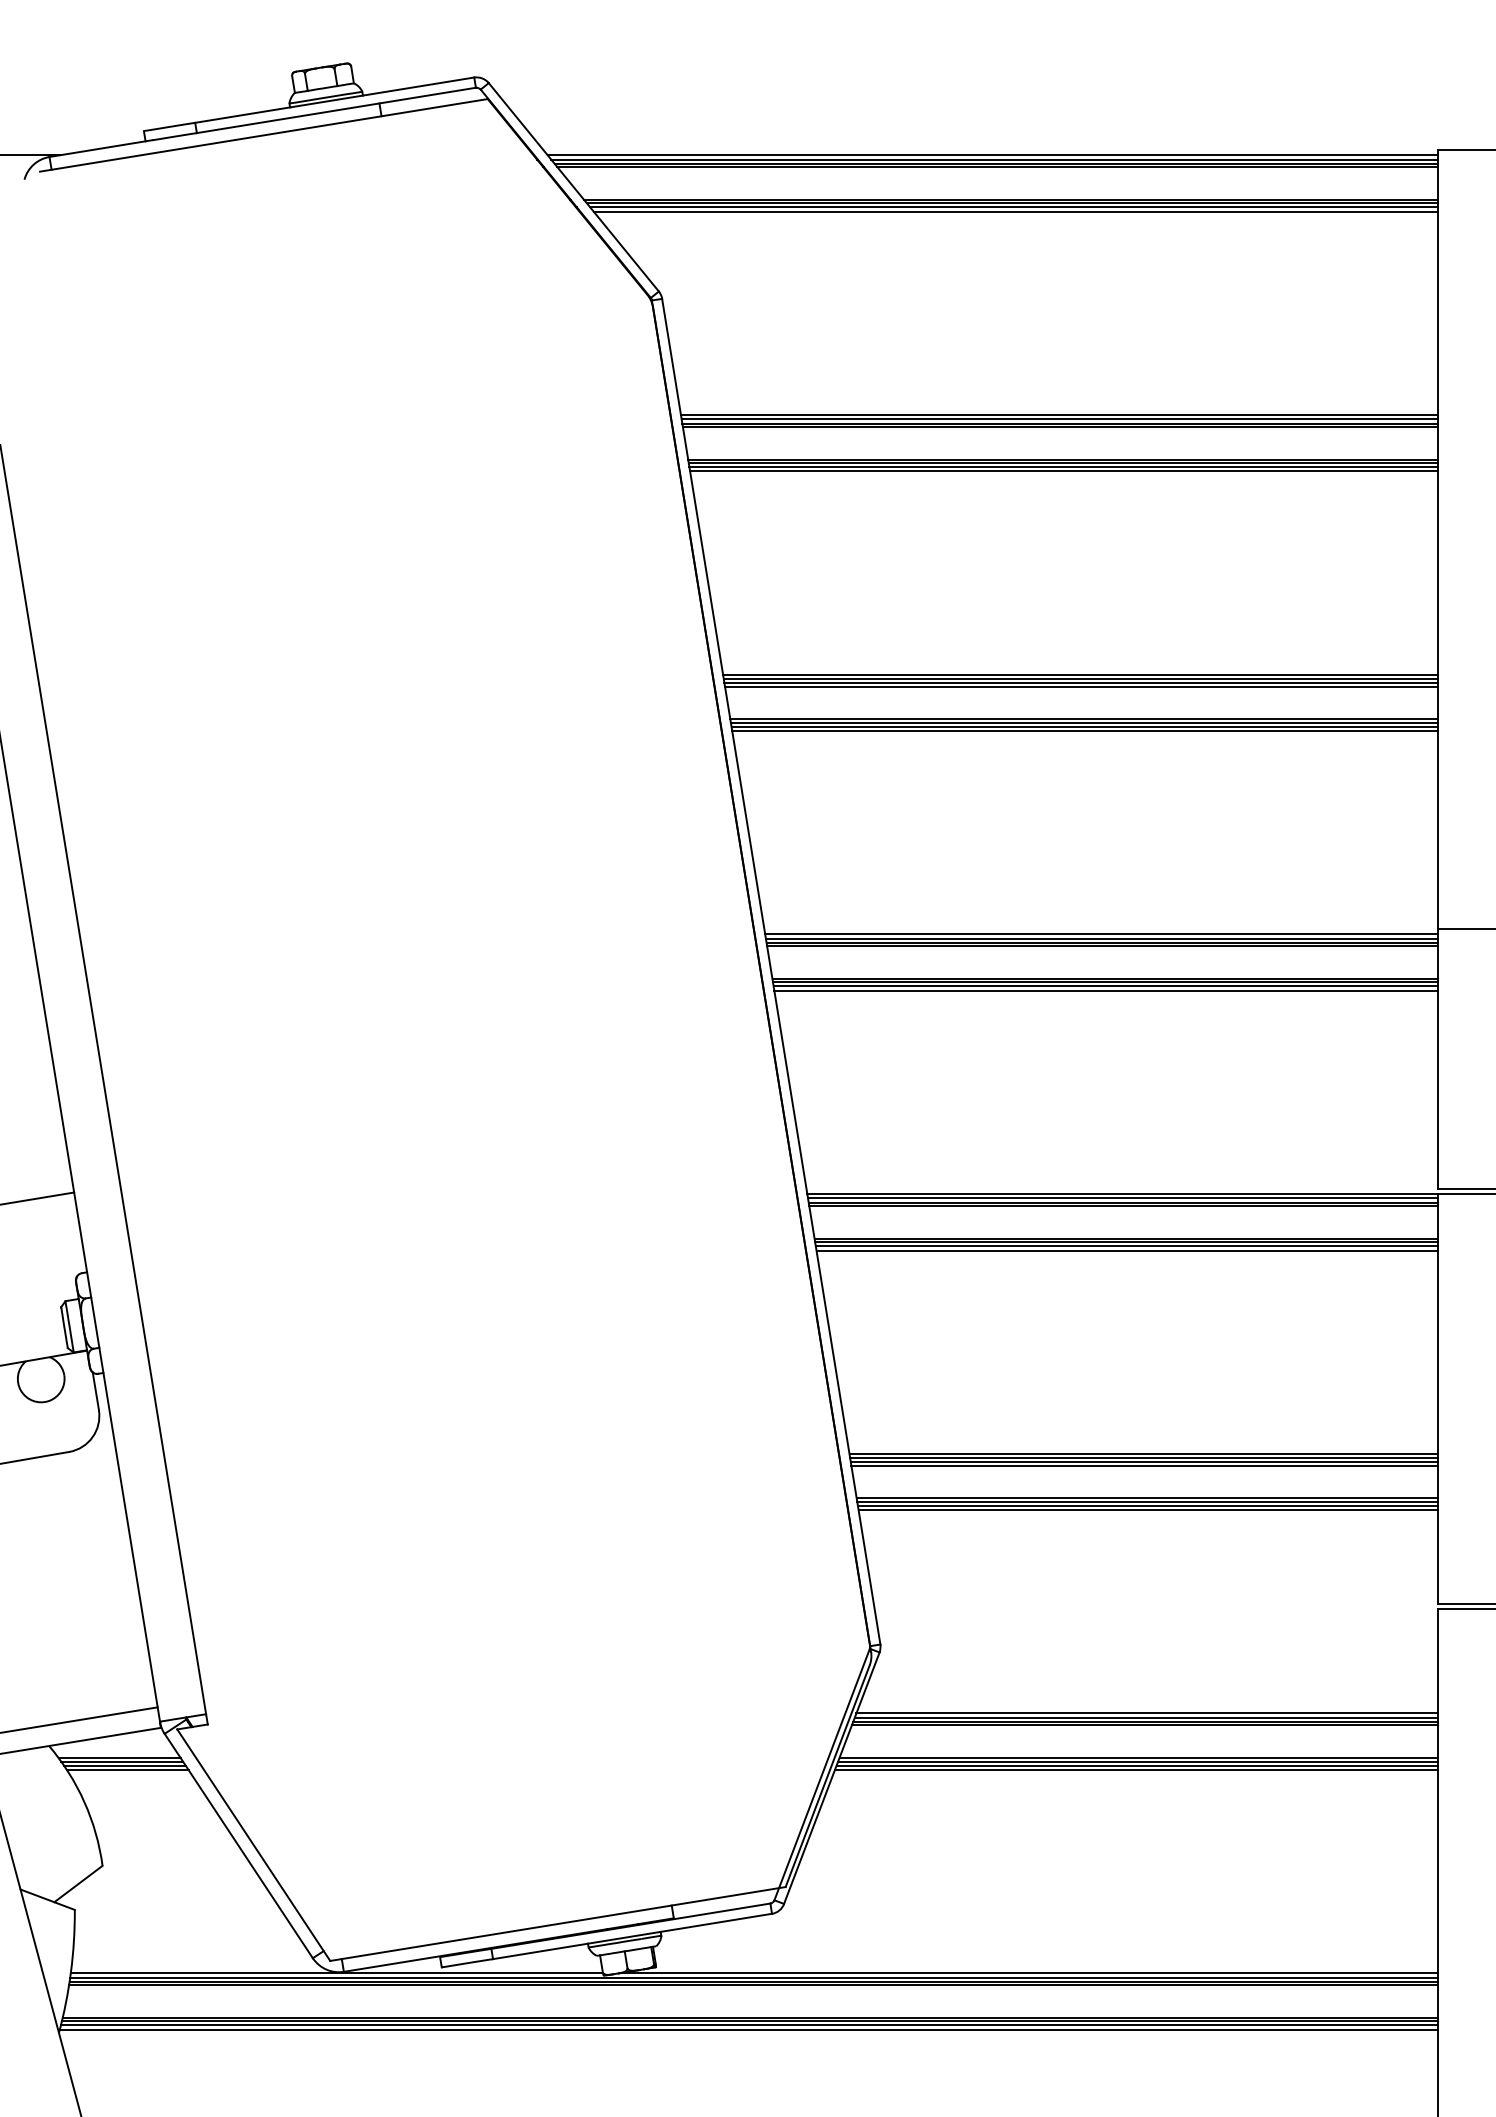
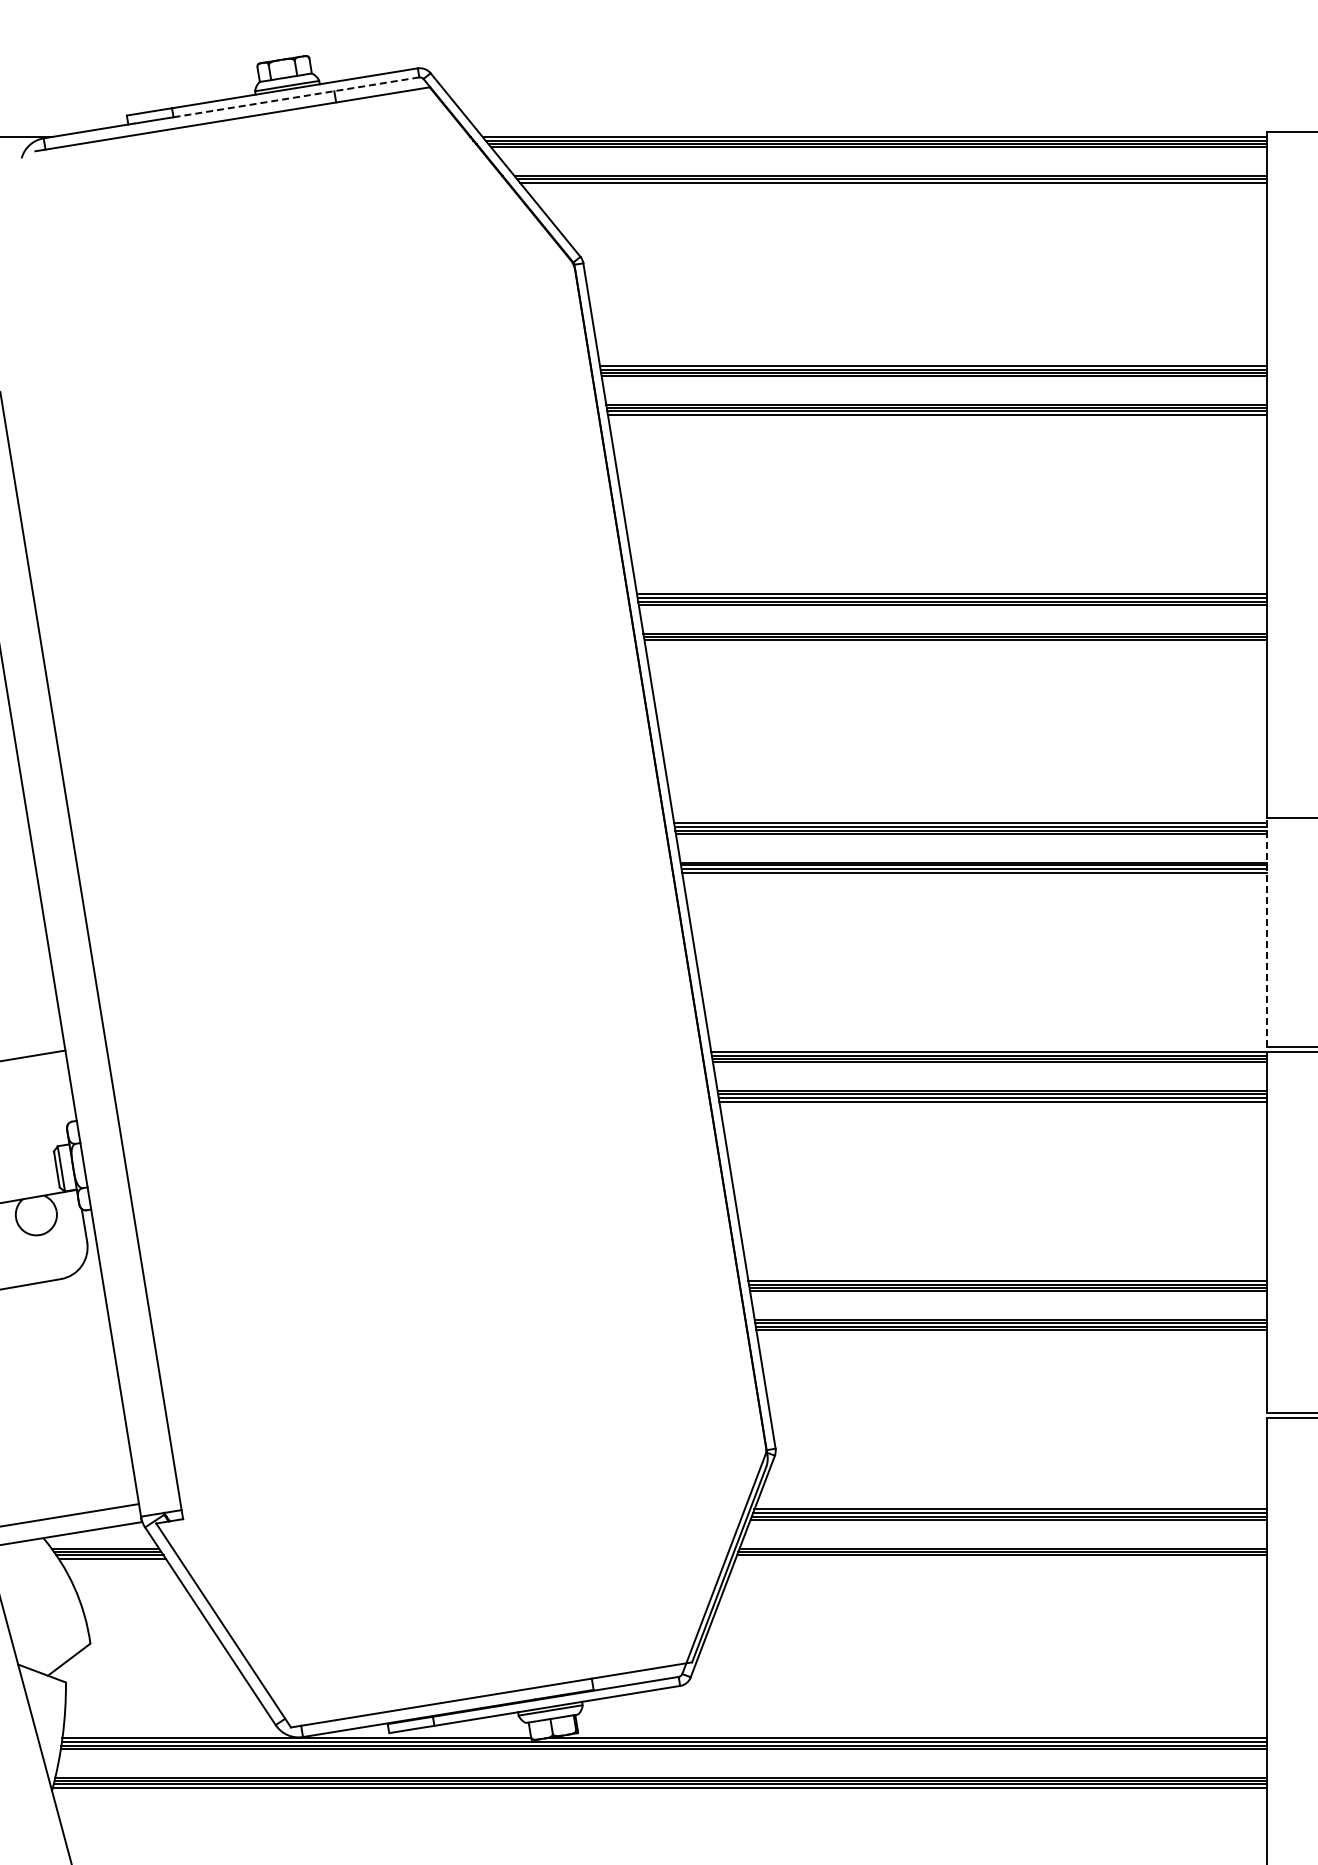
line: (336, 110) -> (296, 97), solid -> dashed
line: (1015, 211) -> (894, 186), removed
line: (1084, 731) -> (955, 644), removed
line: (1437, 1058) -> (1266, 932), solid -> dashed
line: (1135, 1770) -> (1000, 1559), removed

